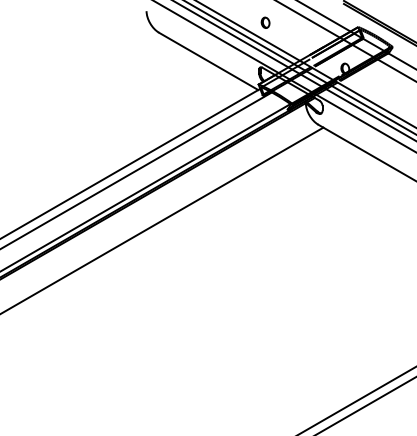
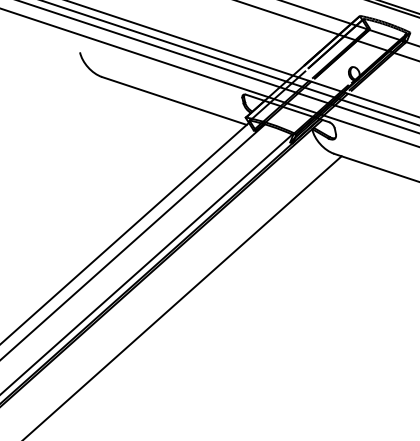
part: (265, 22) -> (237, 35), removed

